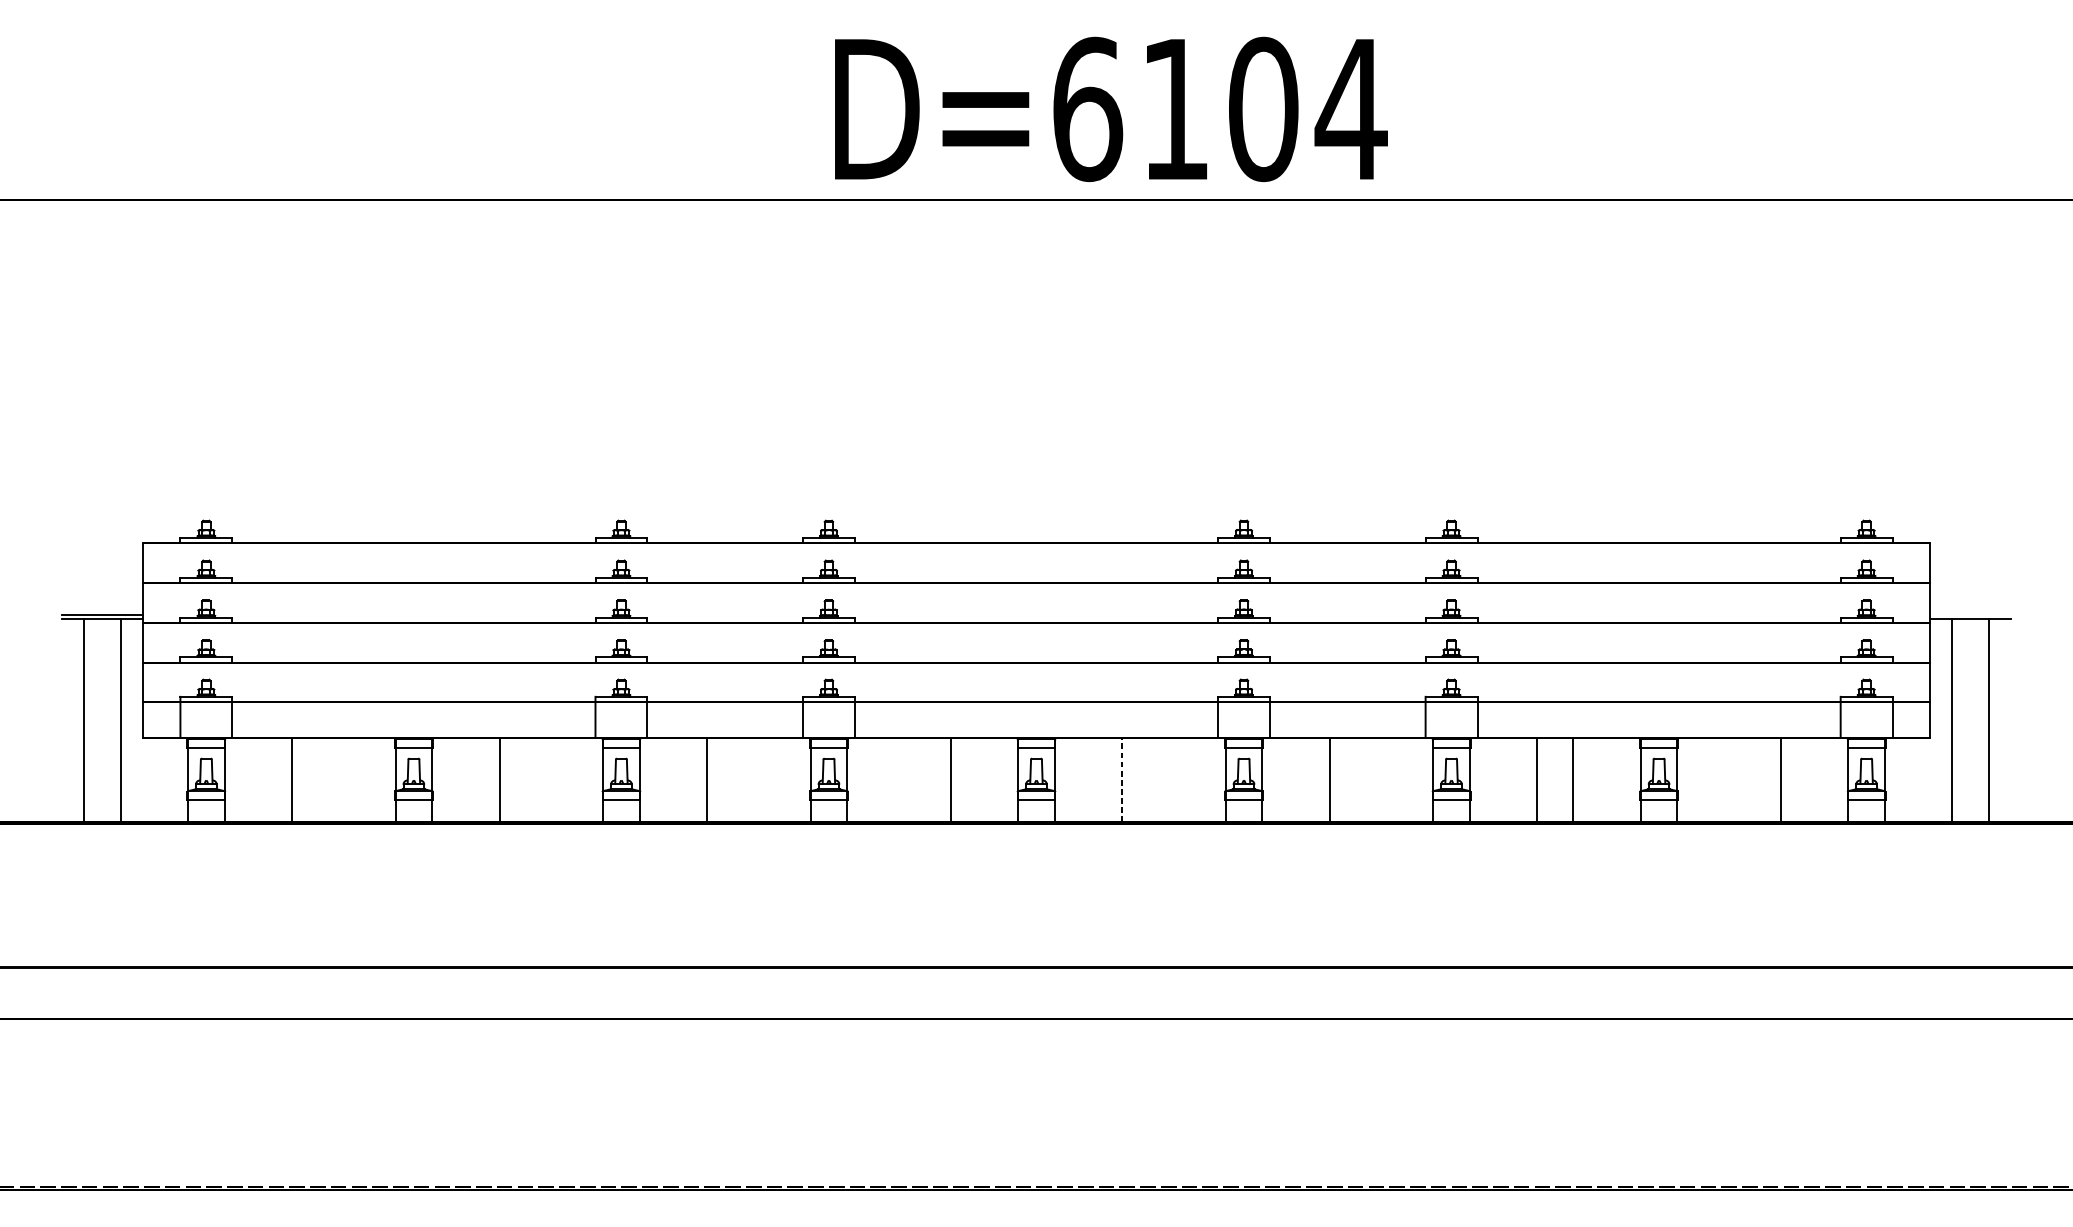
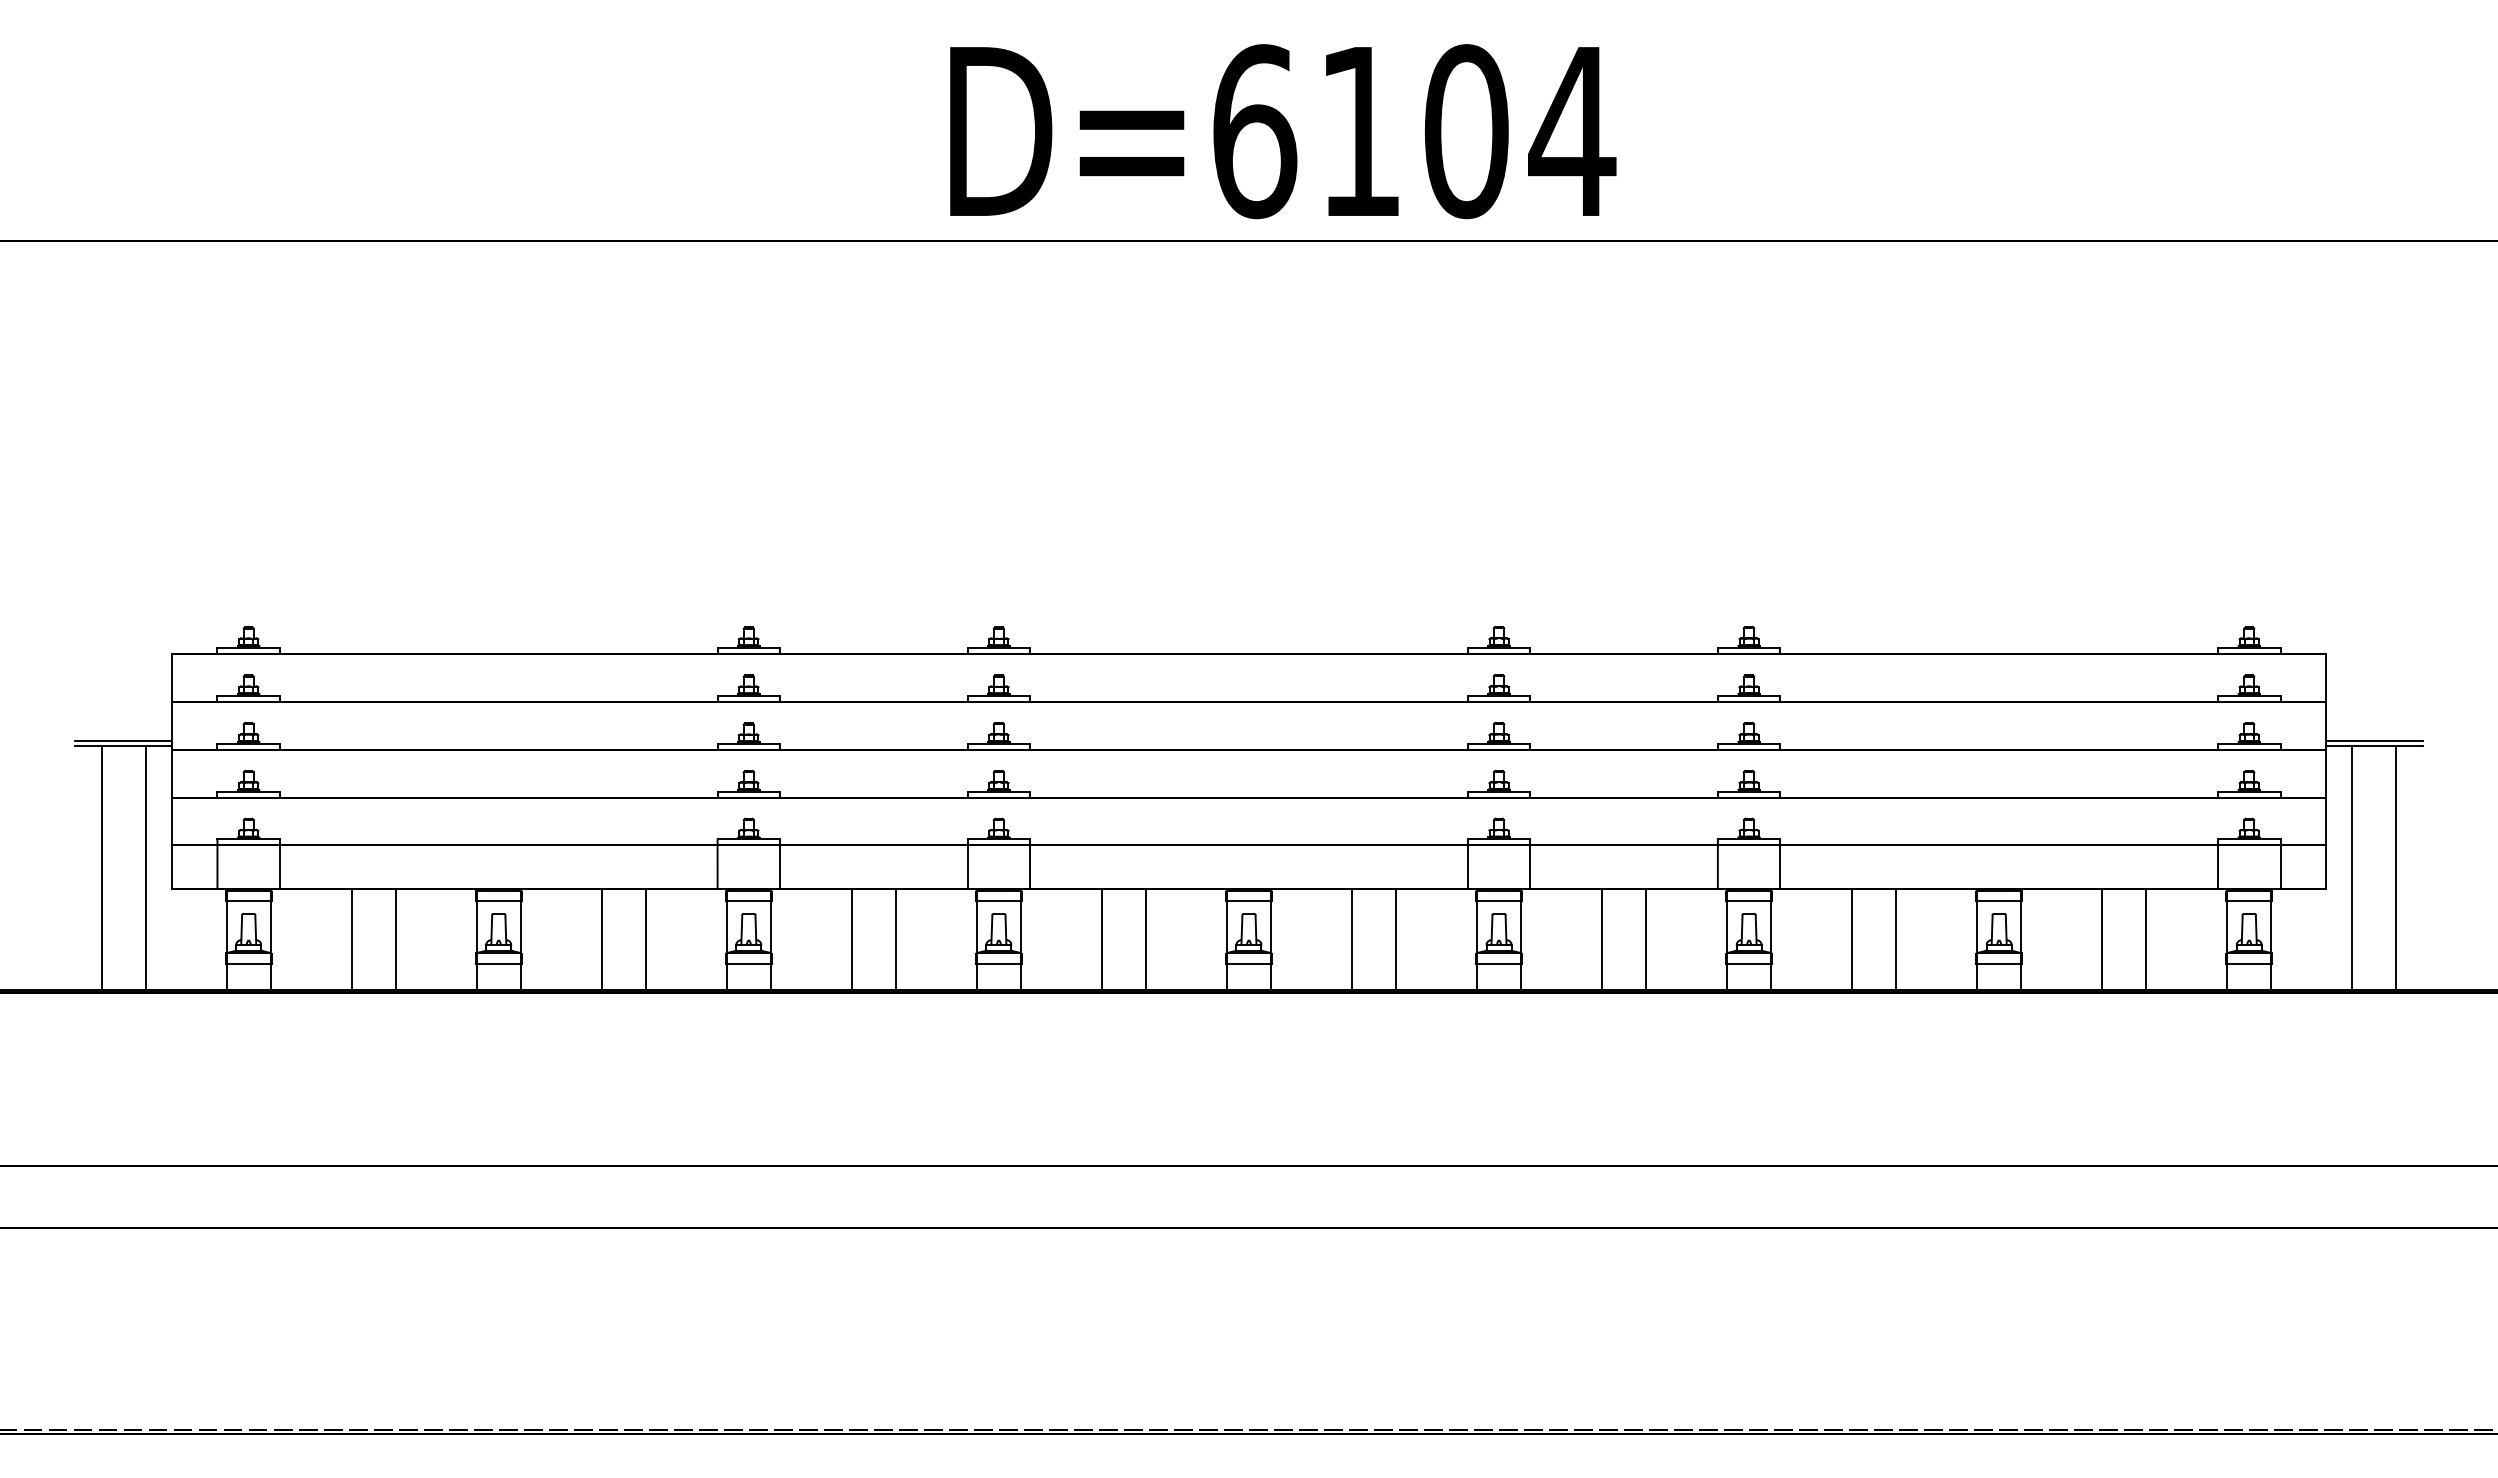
text: (1111, 109) -> (1283, 131), moved
line: (1970, 615) -> (2374, 741), added
line: (328, 779) -> (395, 939), added
line: (535, 779) -> (645, 939), added
line: (743, 779) -> (895, 939), added
line: (914, 779) -> (1102, 939), added
line: (1122, 779) -> (1352, 939), dashed -> solid
line: (1158, 779) -> (1395, 939), added
line: (1365, 779) -> (1645, 939), added
line: (1744, 779) -> (2102, 939), added

